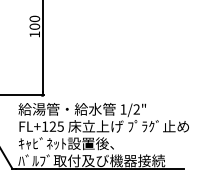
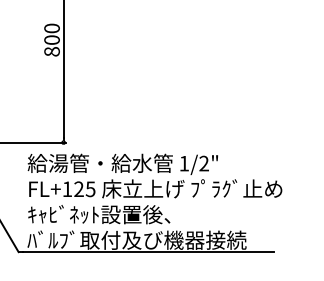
text: (34, 34) -> (51, 51), 100 -> 800

